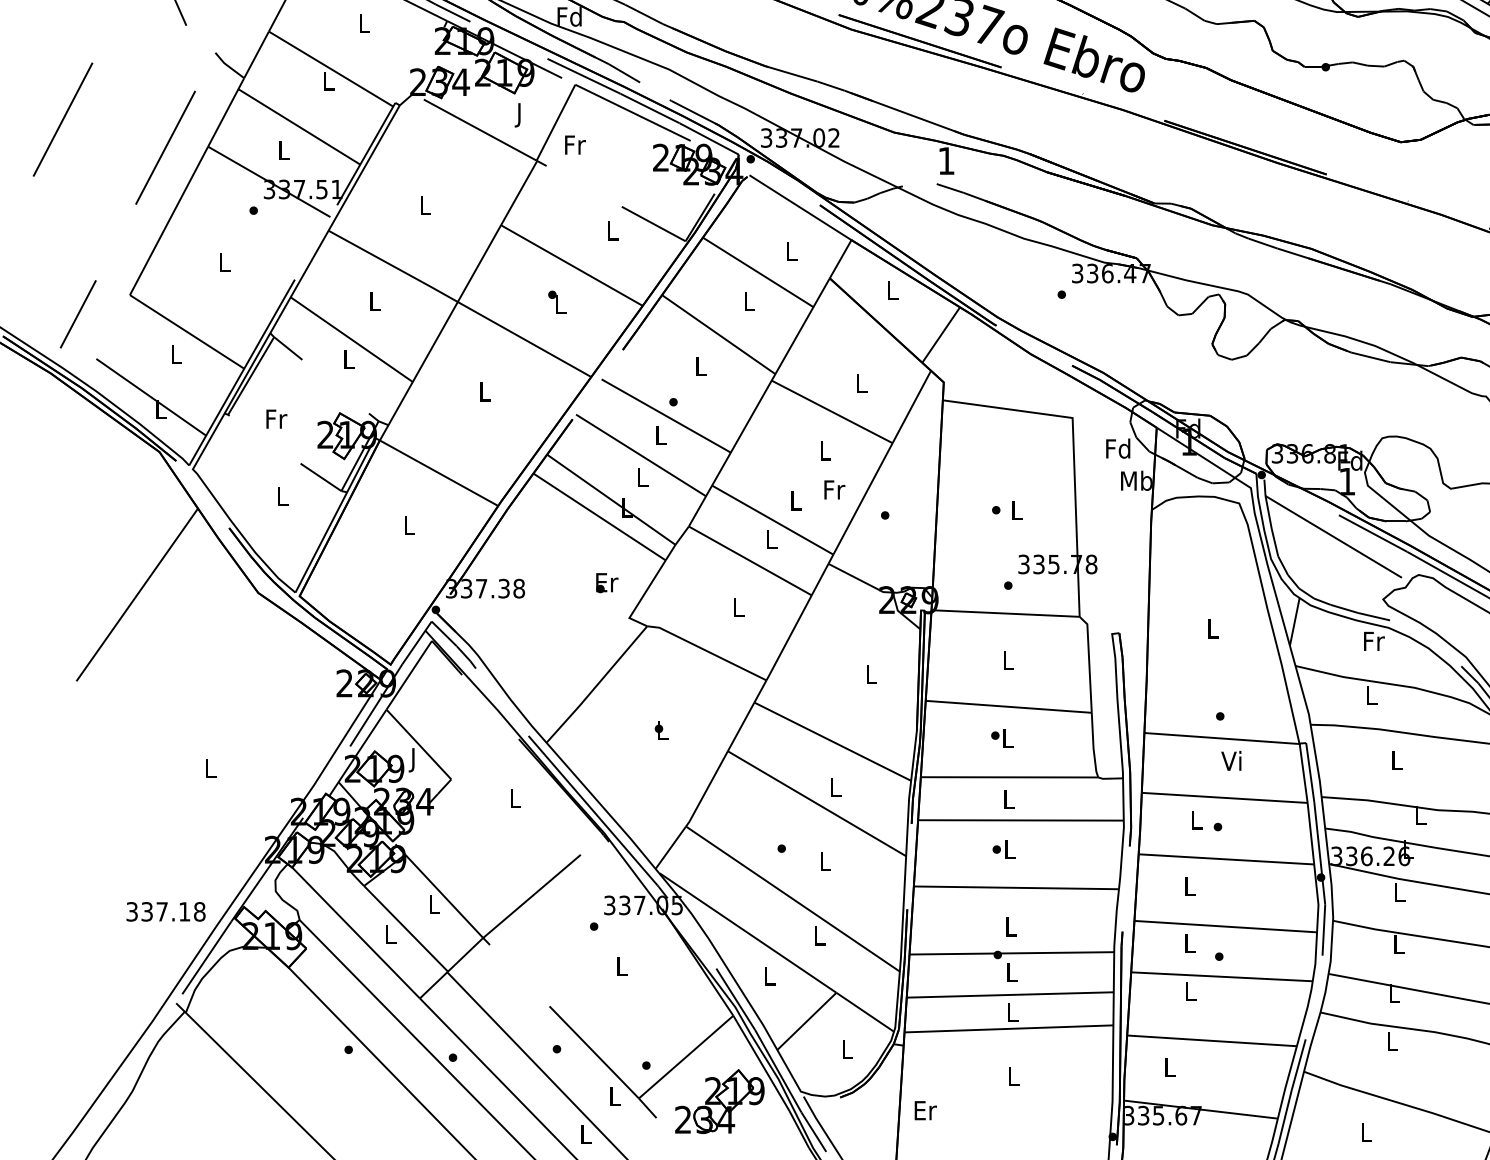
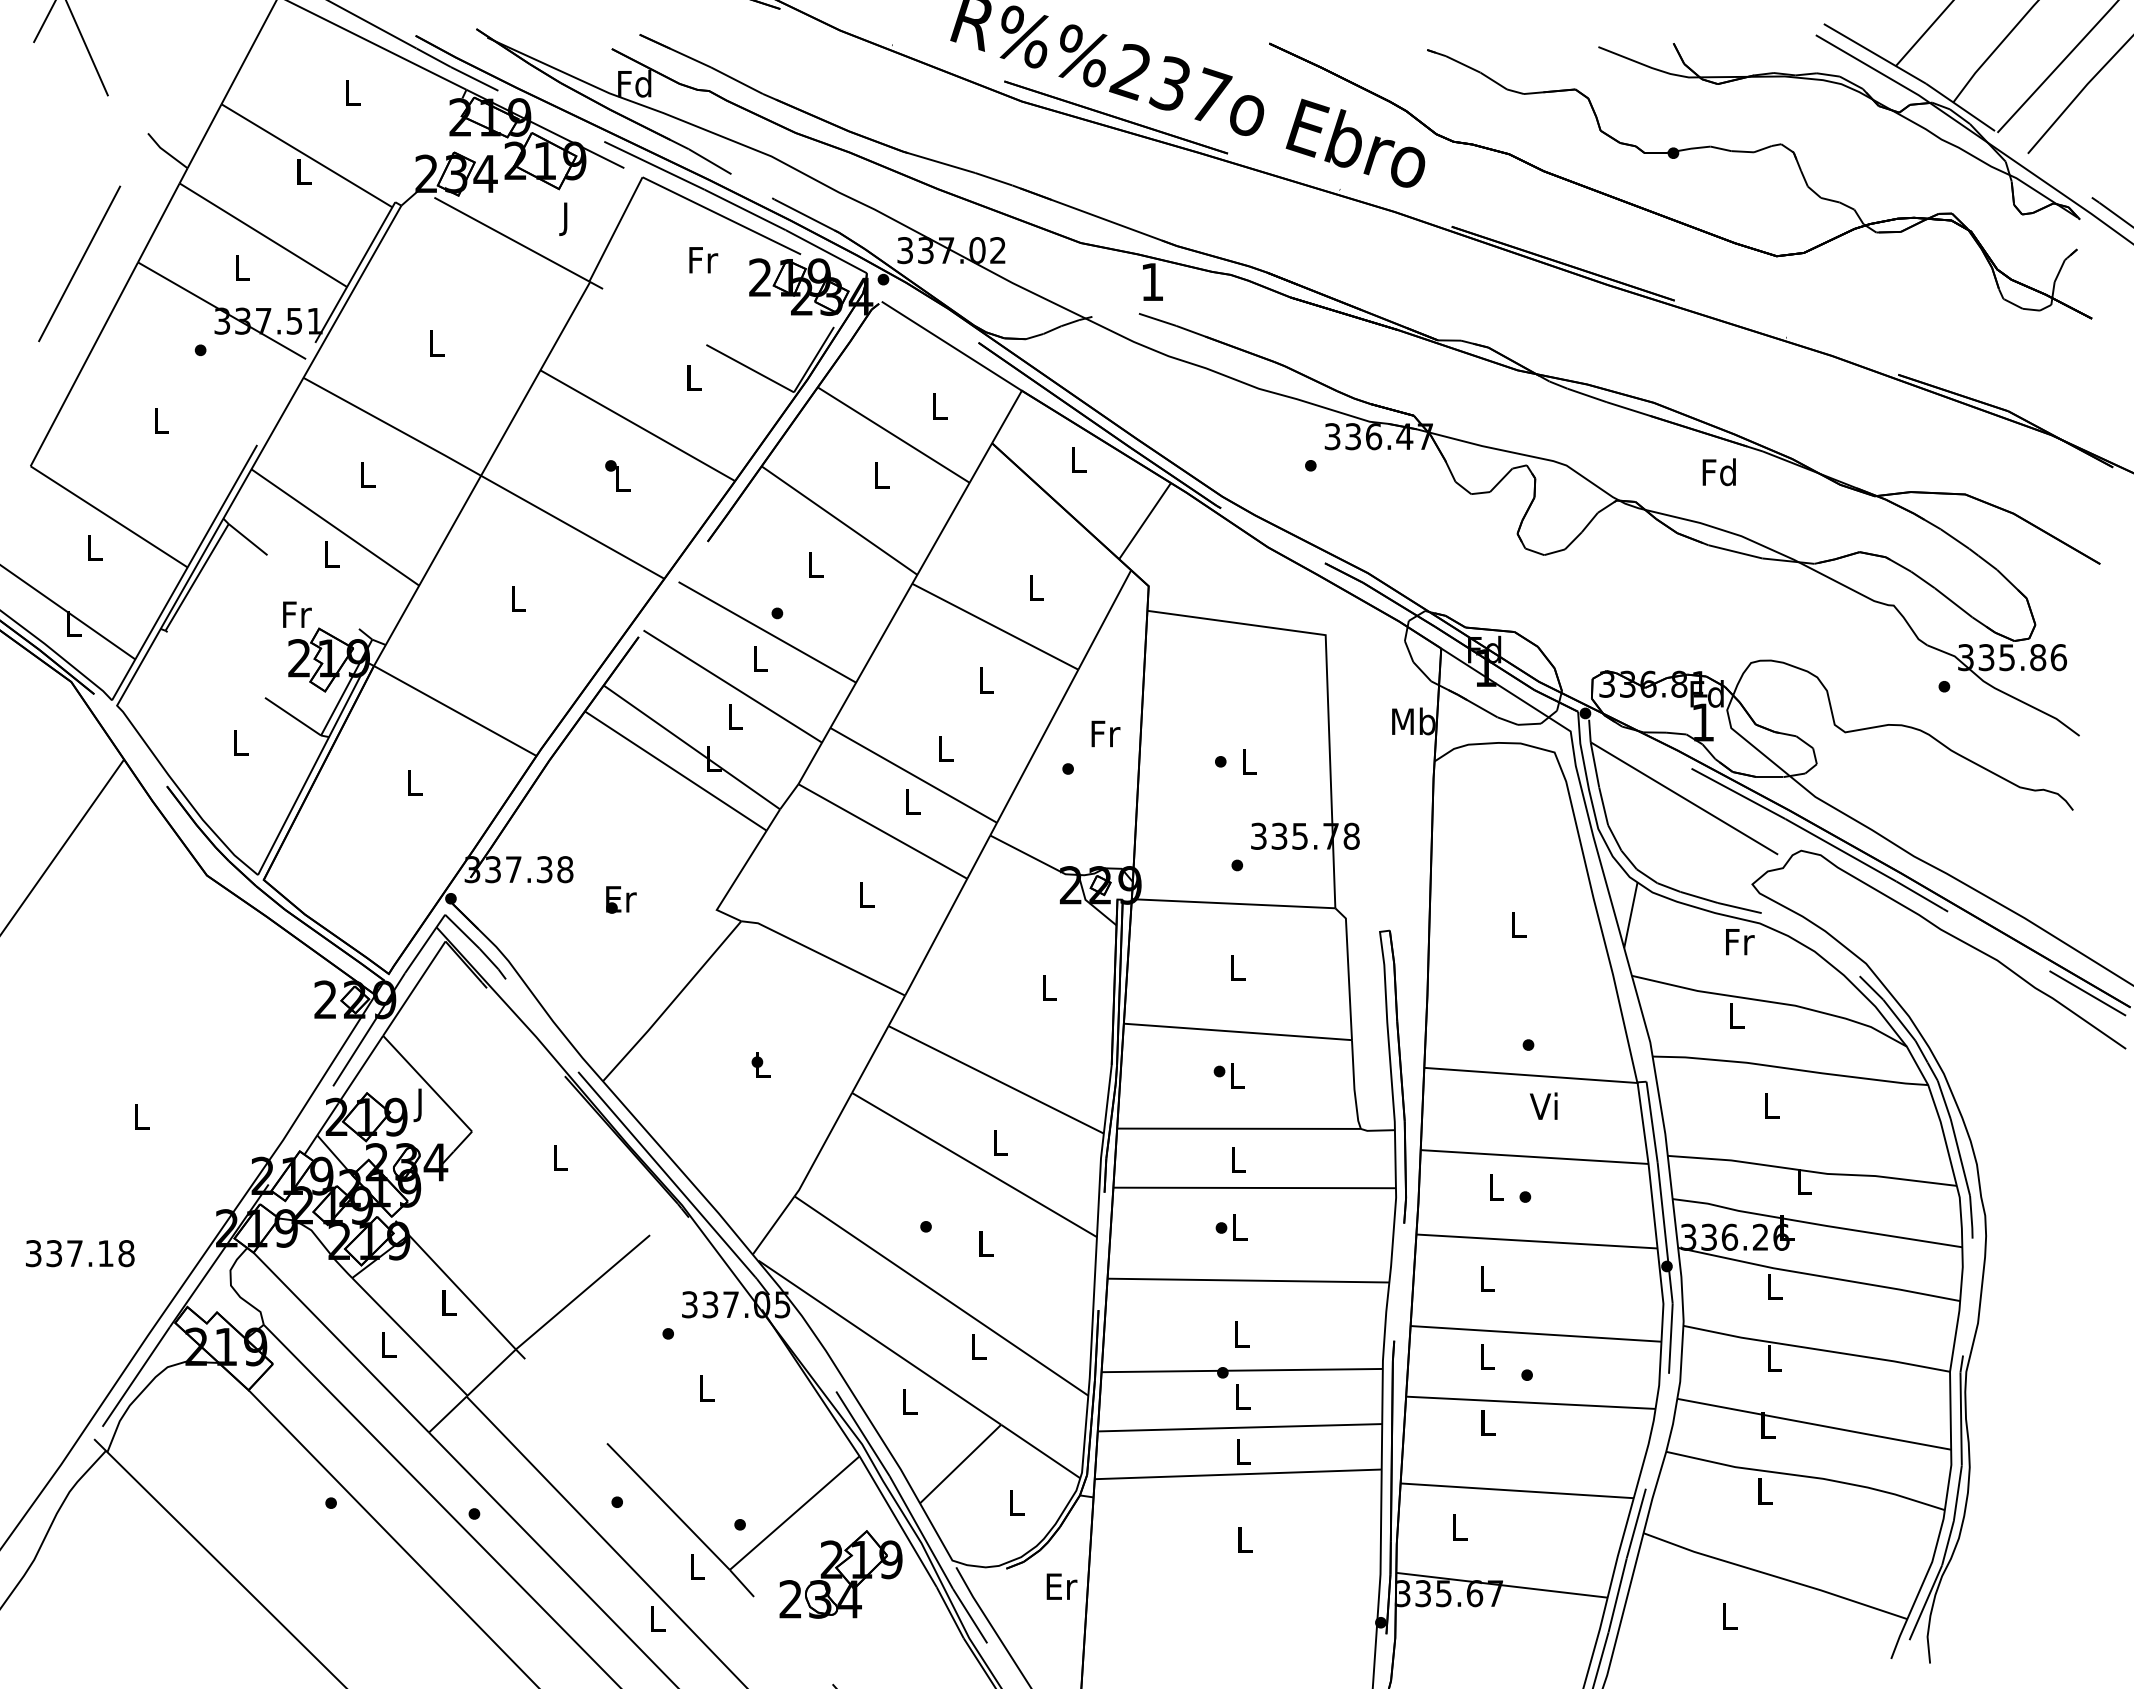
text: (575, 145) -> (703, 260), moved
text: (276, 419) -> (297, 614), moved
text: (1117, 448) -> (1718, 472), moved
text: (834, 489) -> (1105, 733), moved
text: (607, 582) -> (621, 899), moved
text: (166, 911) -> (80, 1253), moved
text: (925, 1110) -> (1061, 1586), moved

